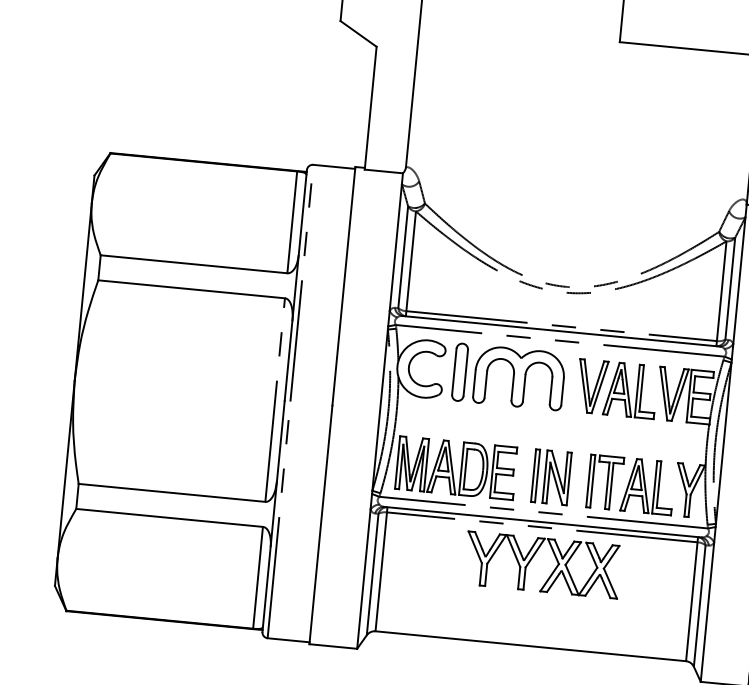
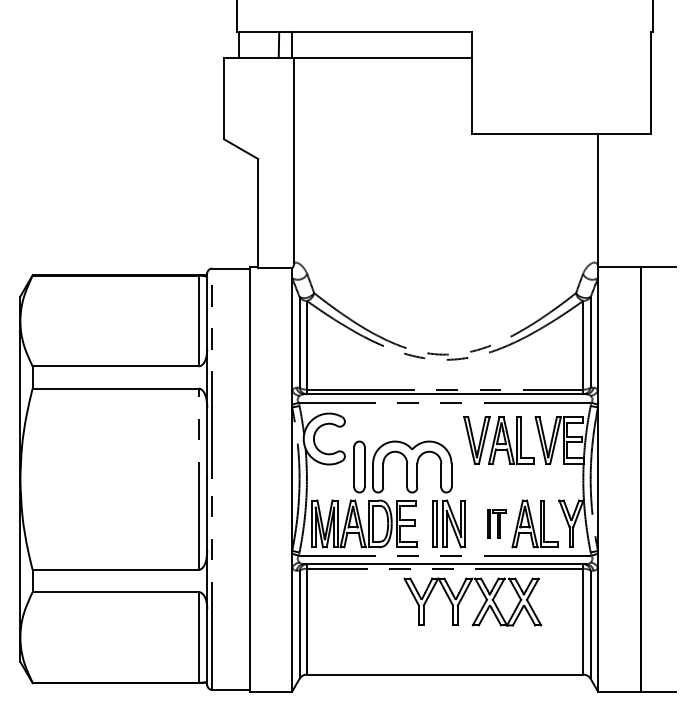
part: (508, 376) -> (402, 466), moved
part: (604, 482) -> (496, 523), size x0.6
part: (532, 559) -> (463, 597), moved

